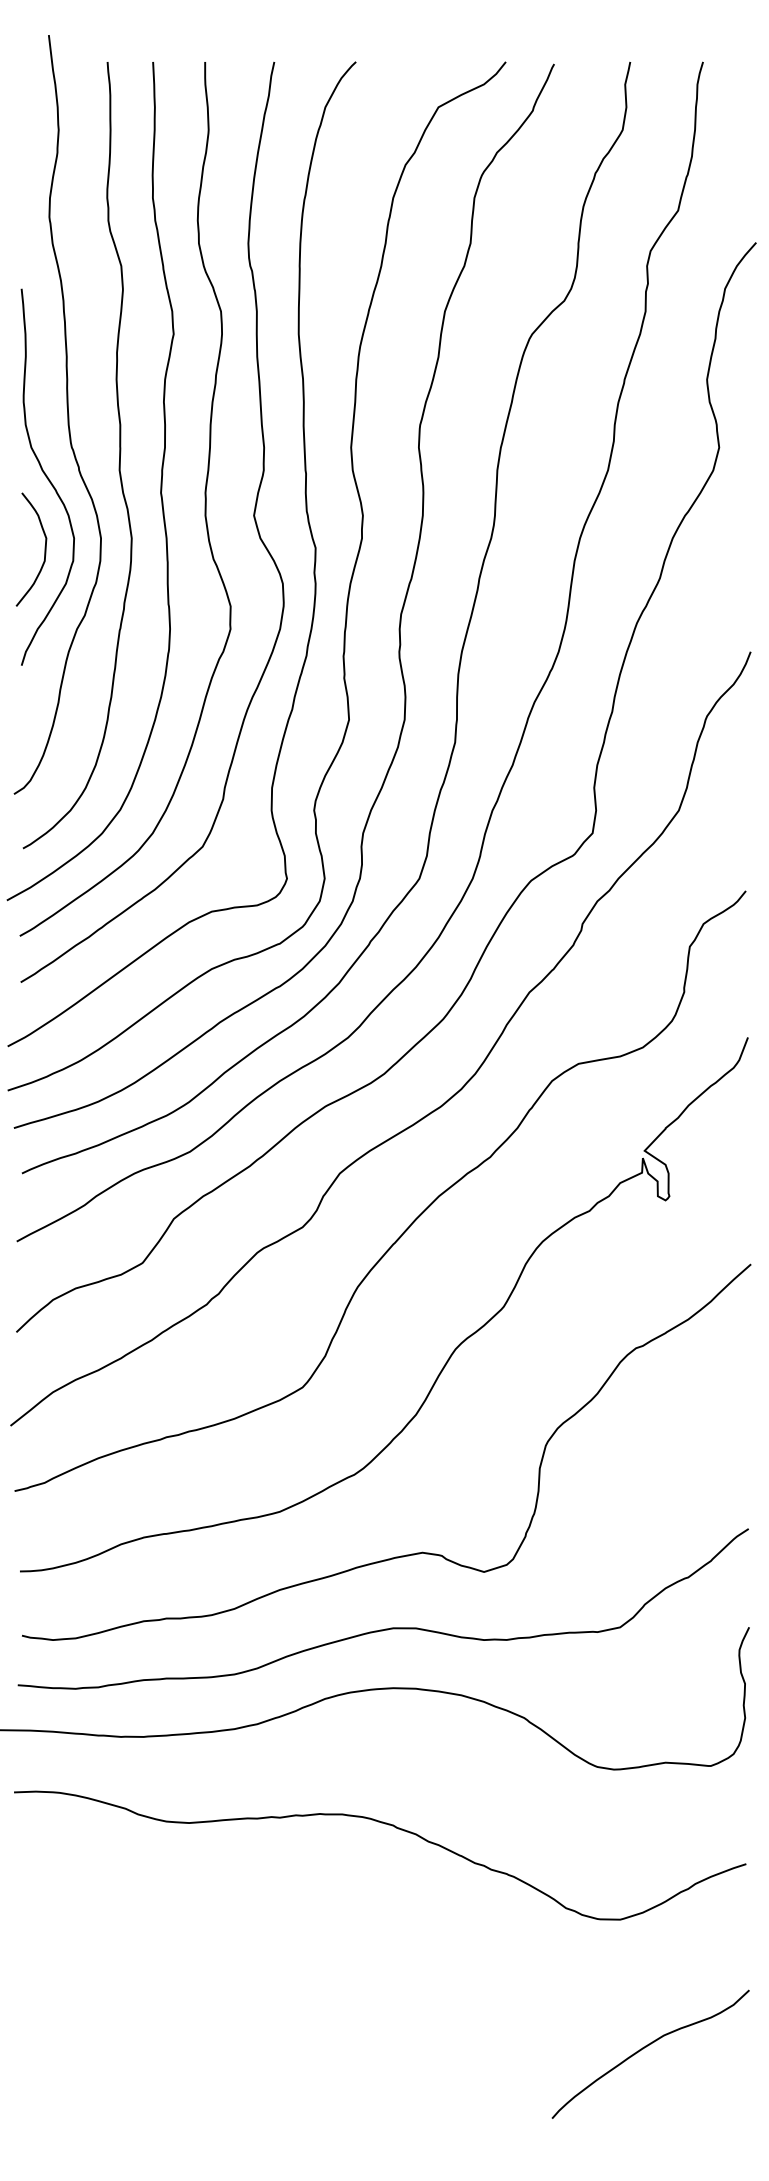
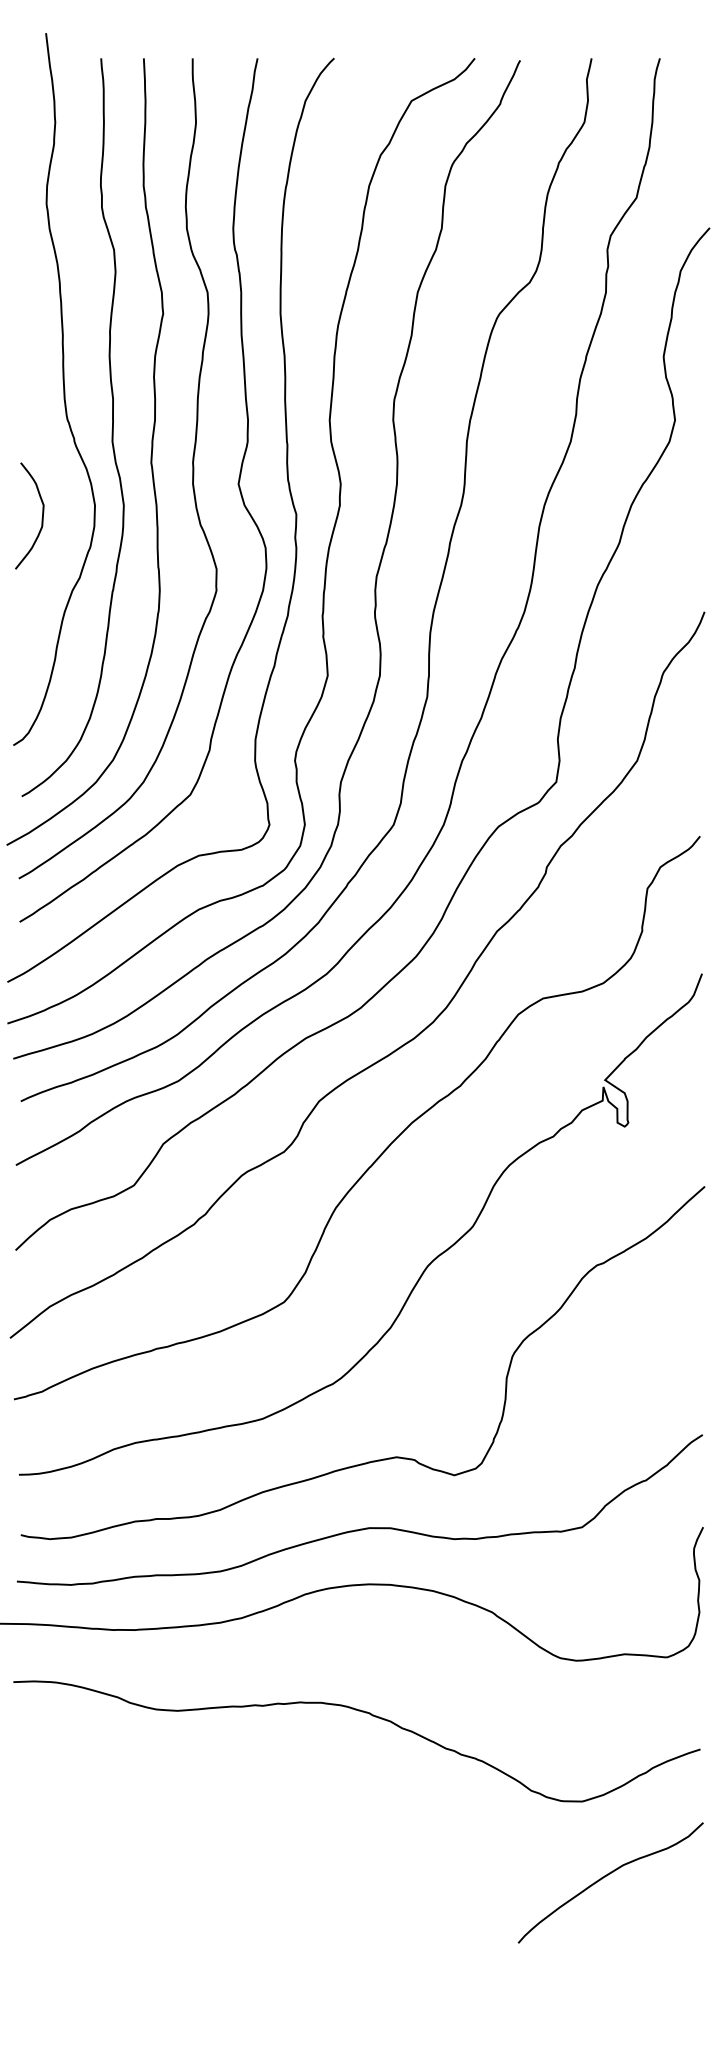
curve: (47, 476) -> (44, 447), removed
curve: (645, 2048) -> (605, 1877), moved

